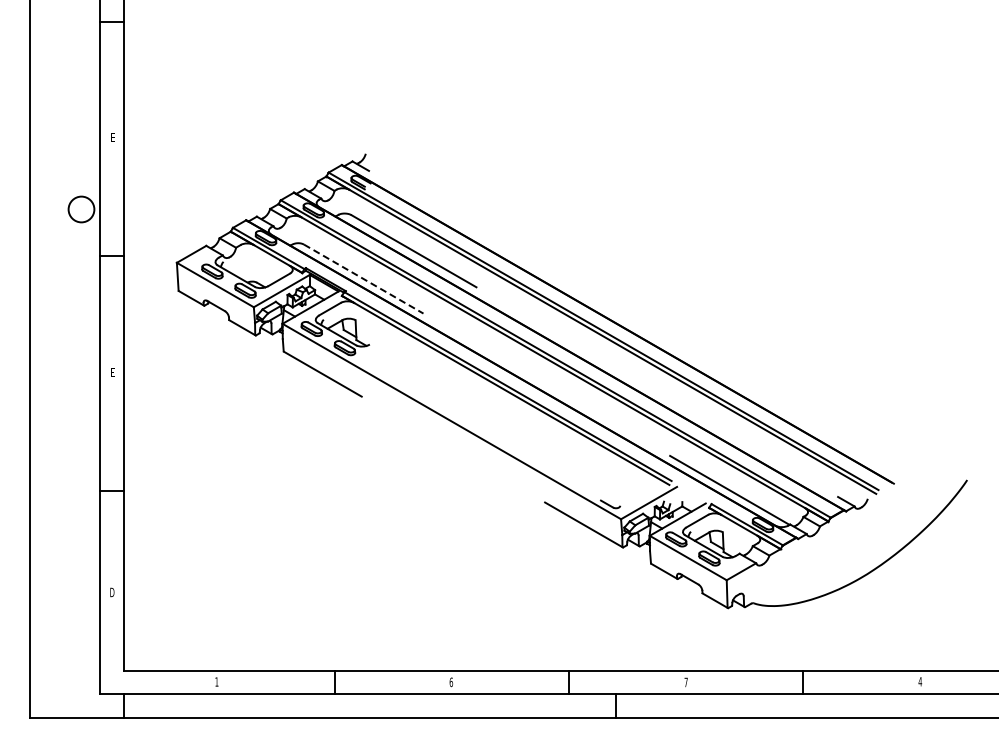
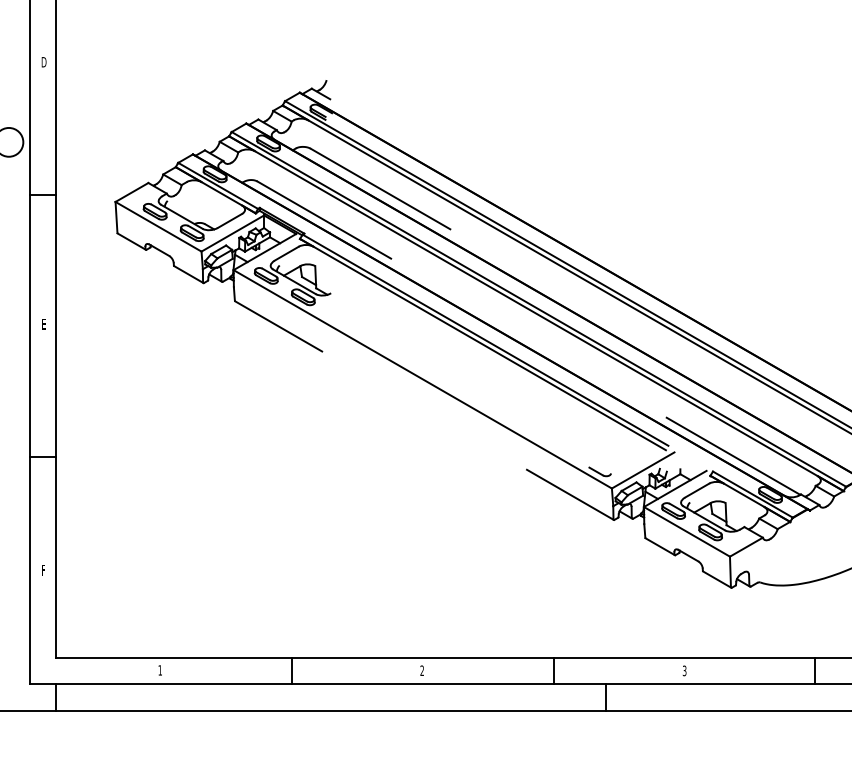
text: (112, 137) -> (43, 61), E -> D
line: (363, 279) -> (324, 220), dashed -> solid
text: (112, 592) -> (43, 570), D -> F
text: (451, 682) -> (422, 670), 6 -> 2
text: (685, 682) -> (683, 670), 7 -> 3

